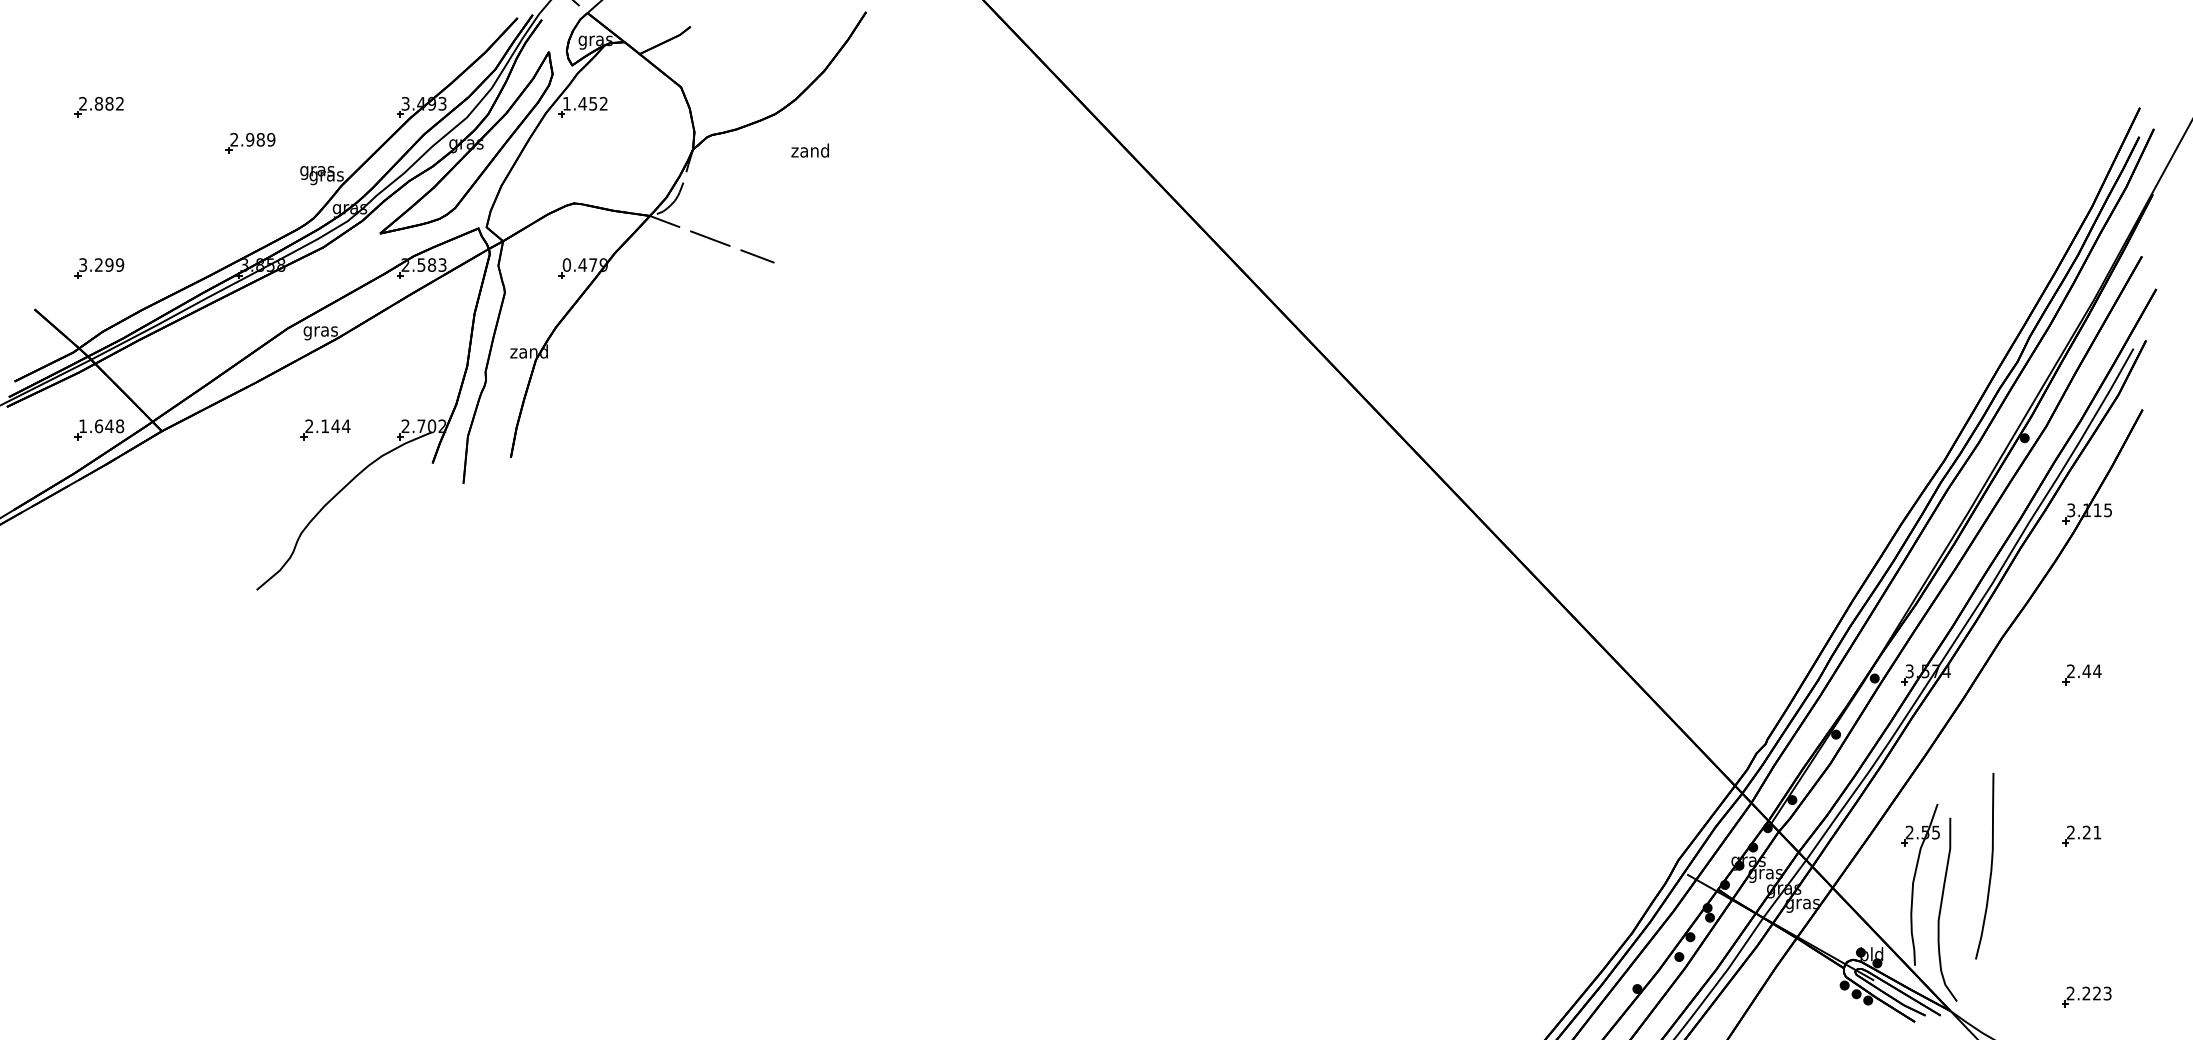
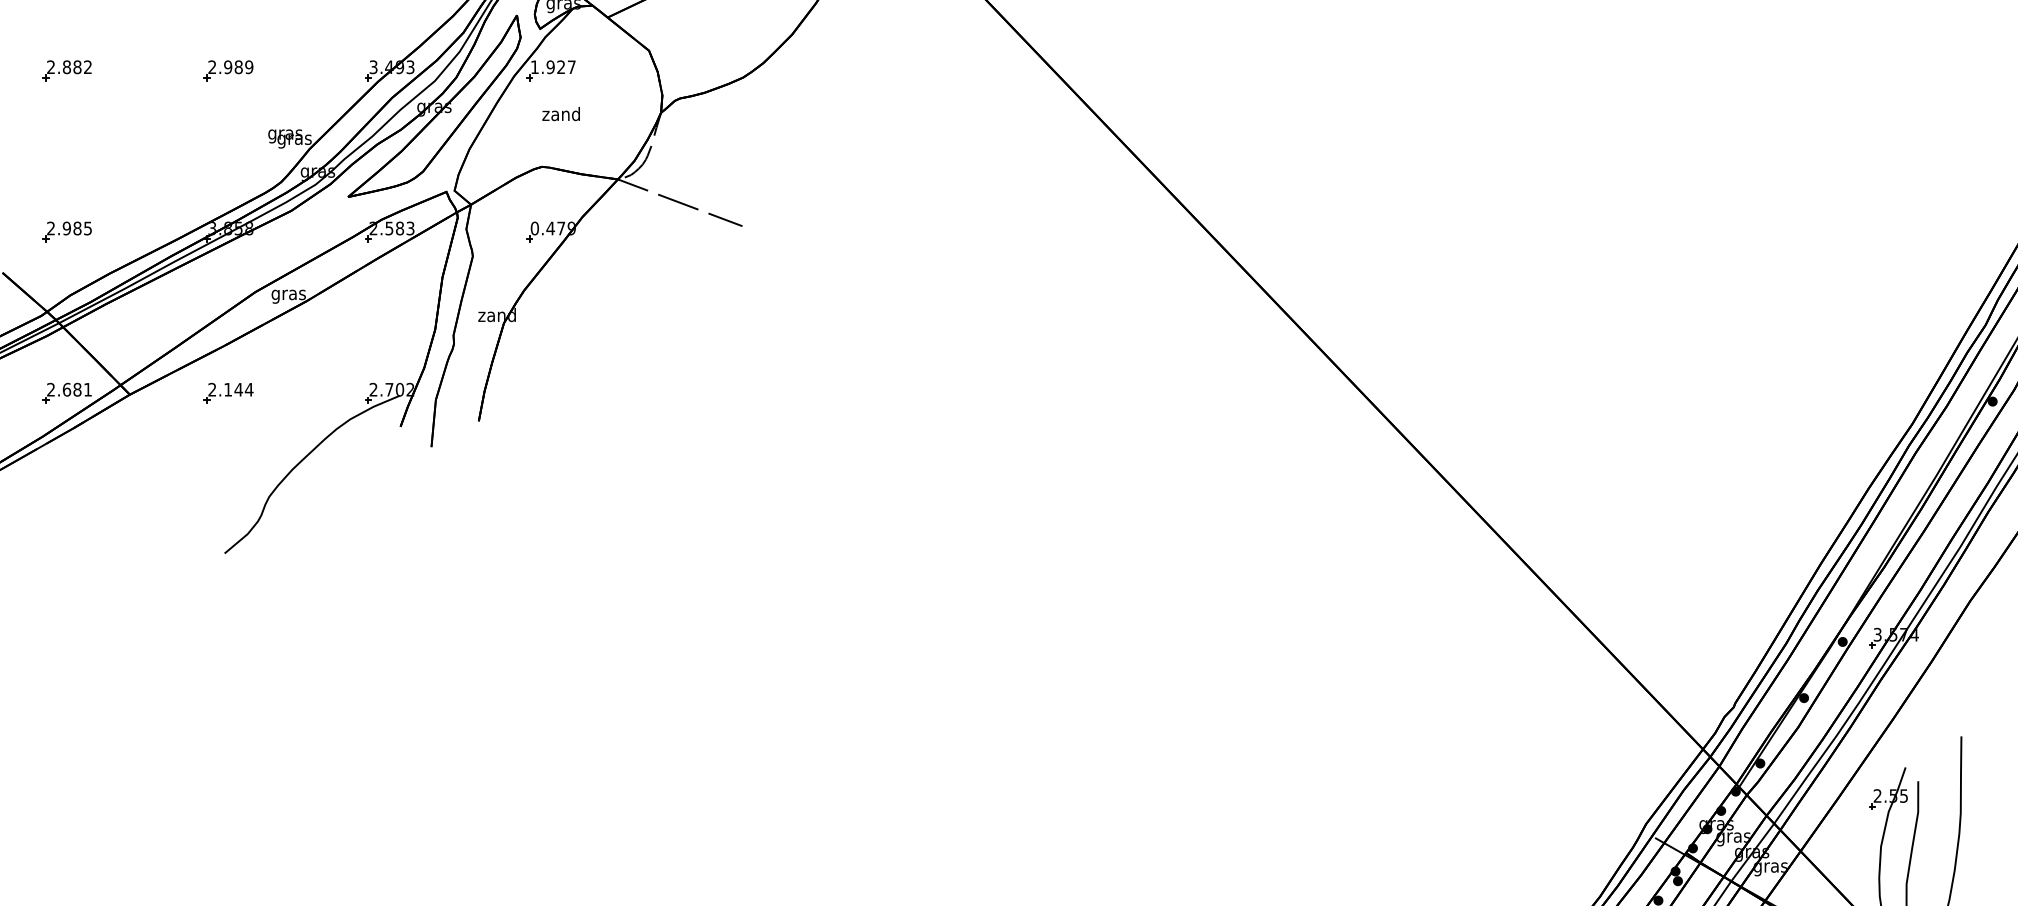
text: (592, 103) -> (560, 66), 1.452 -> 1.927
part: (250, 143) -> (228, 70), moved
text: (809, 150) -> (560, 113), moved
text: (101, 264) -> (69, 227), 3.299 -> 2.985
text: (101, 426) -> (69, 389), 1.648 -> 2.681
part: (325, 429) -> (228, 392), moved

